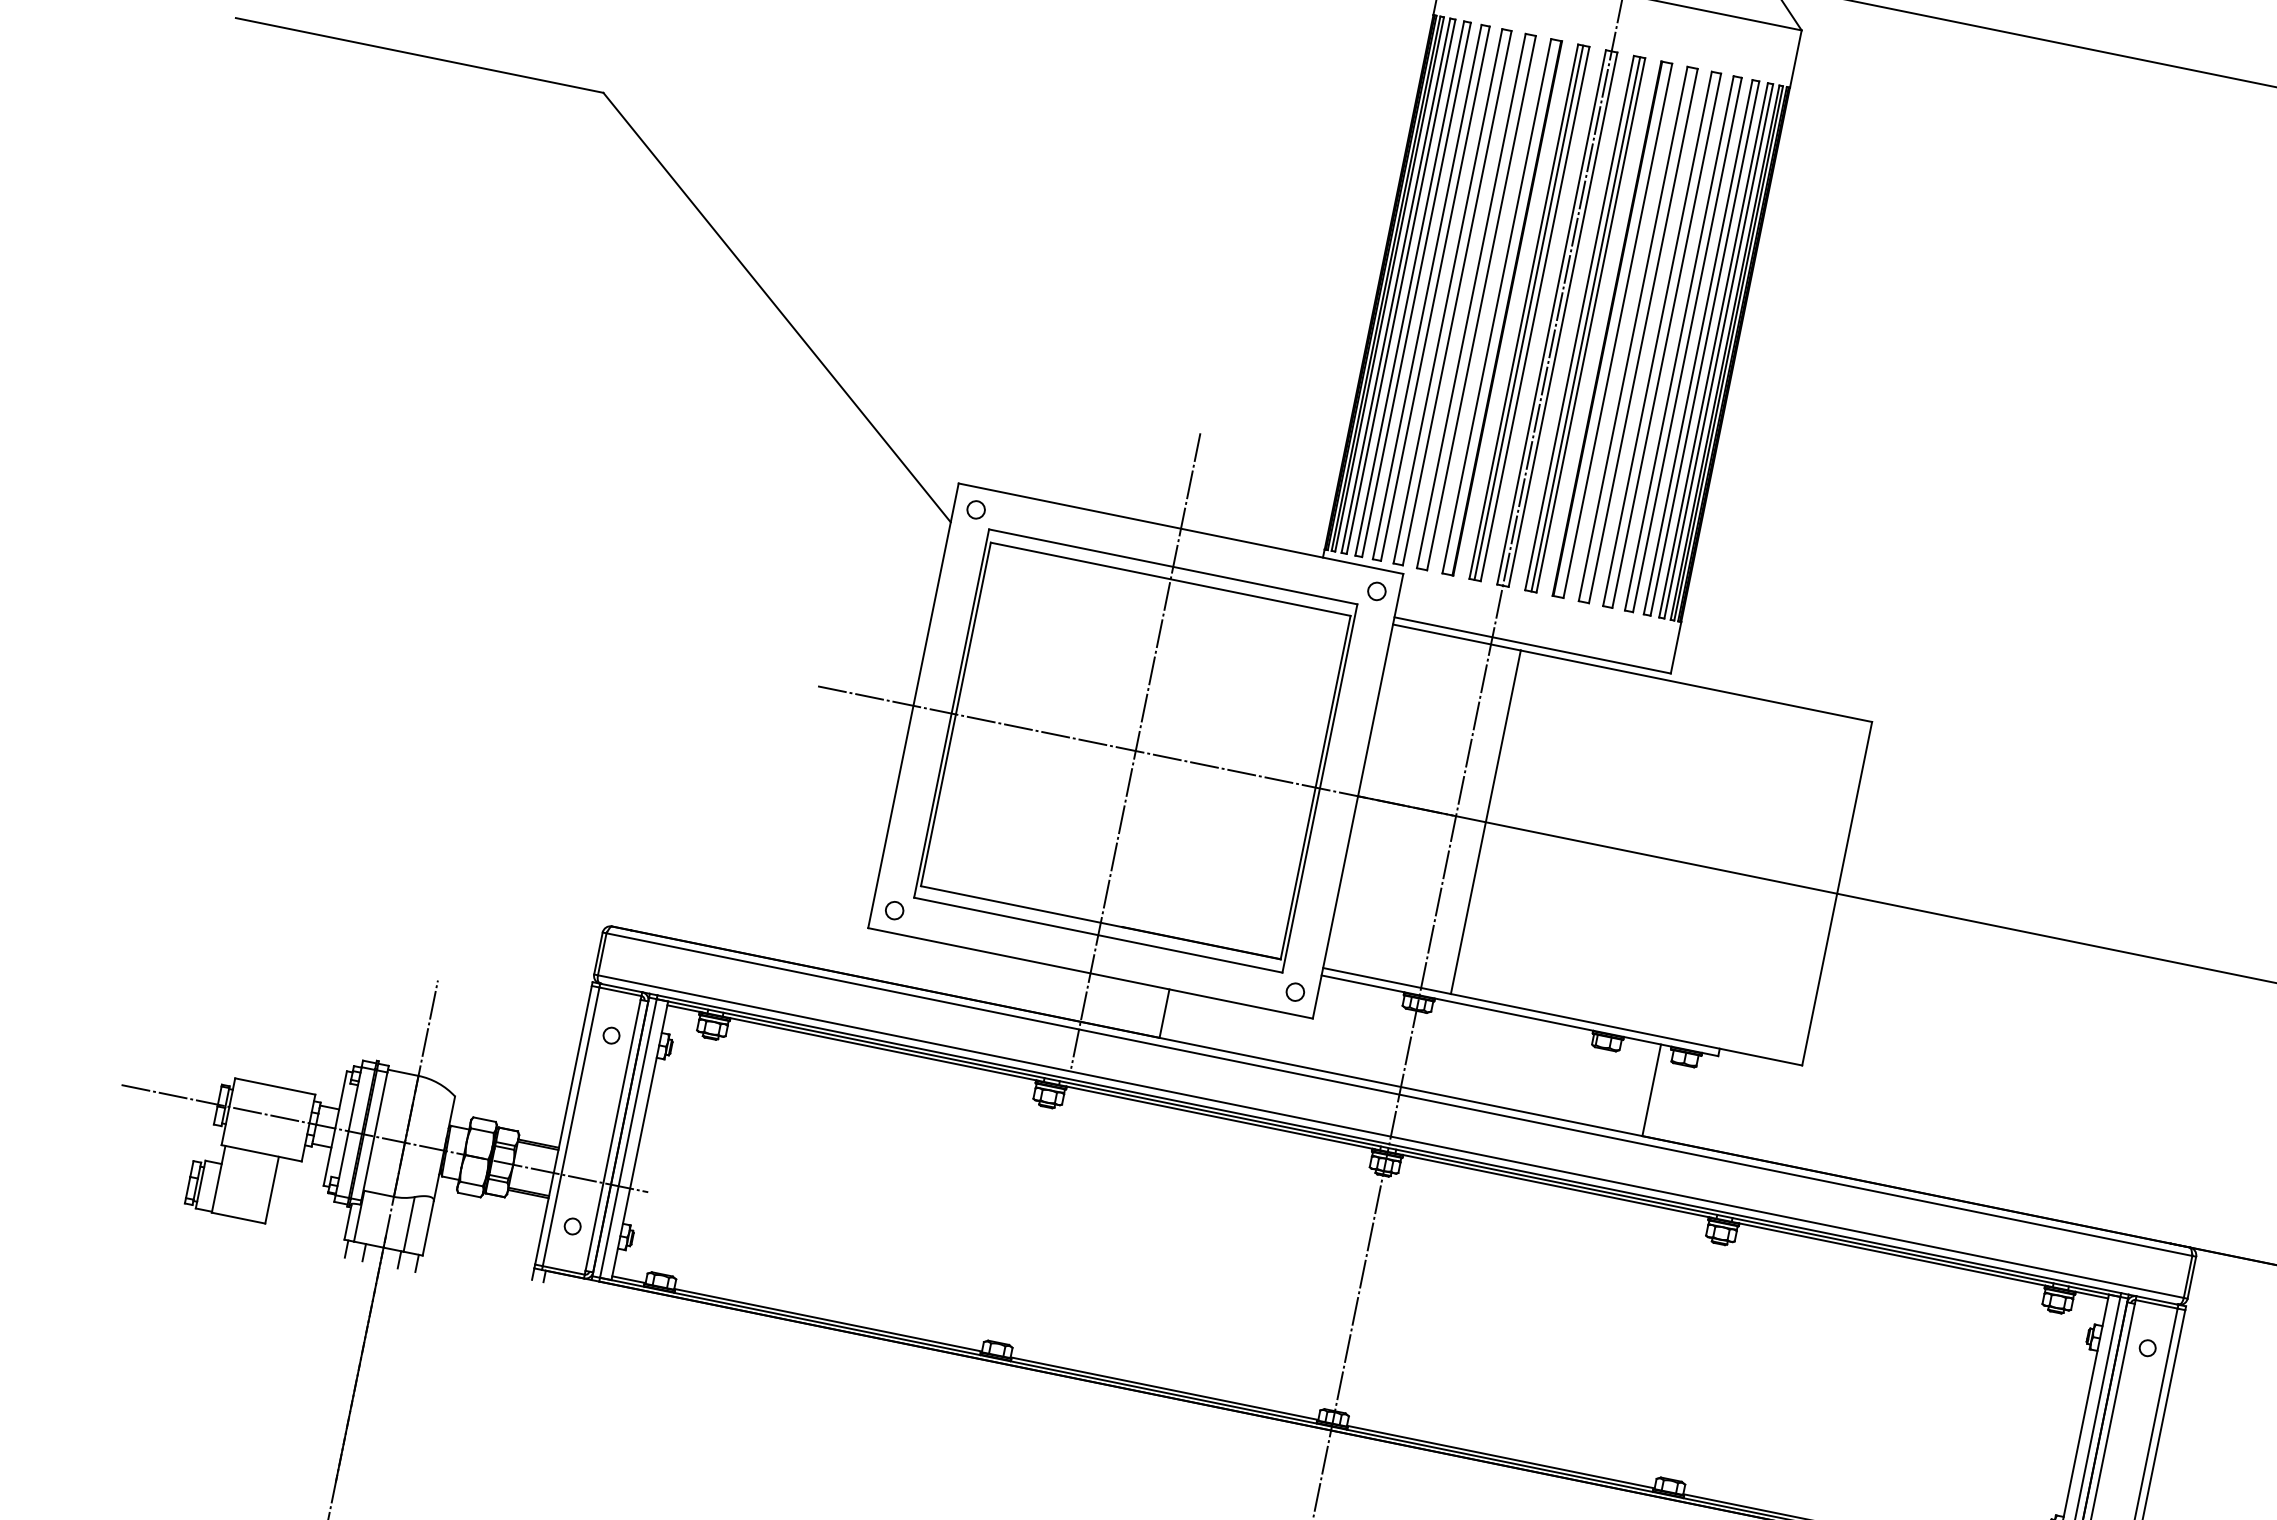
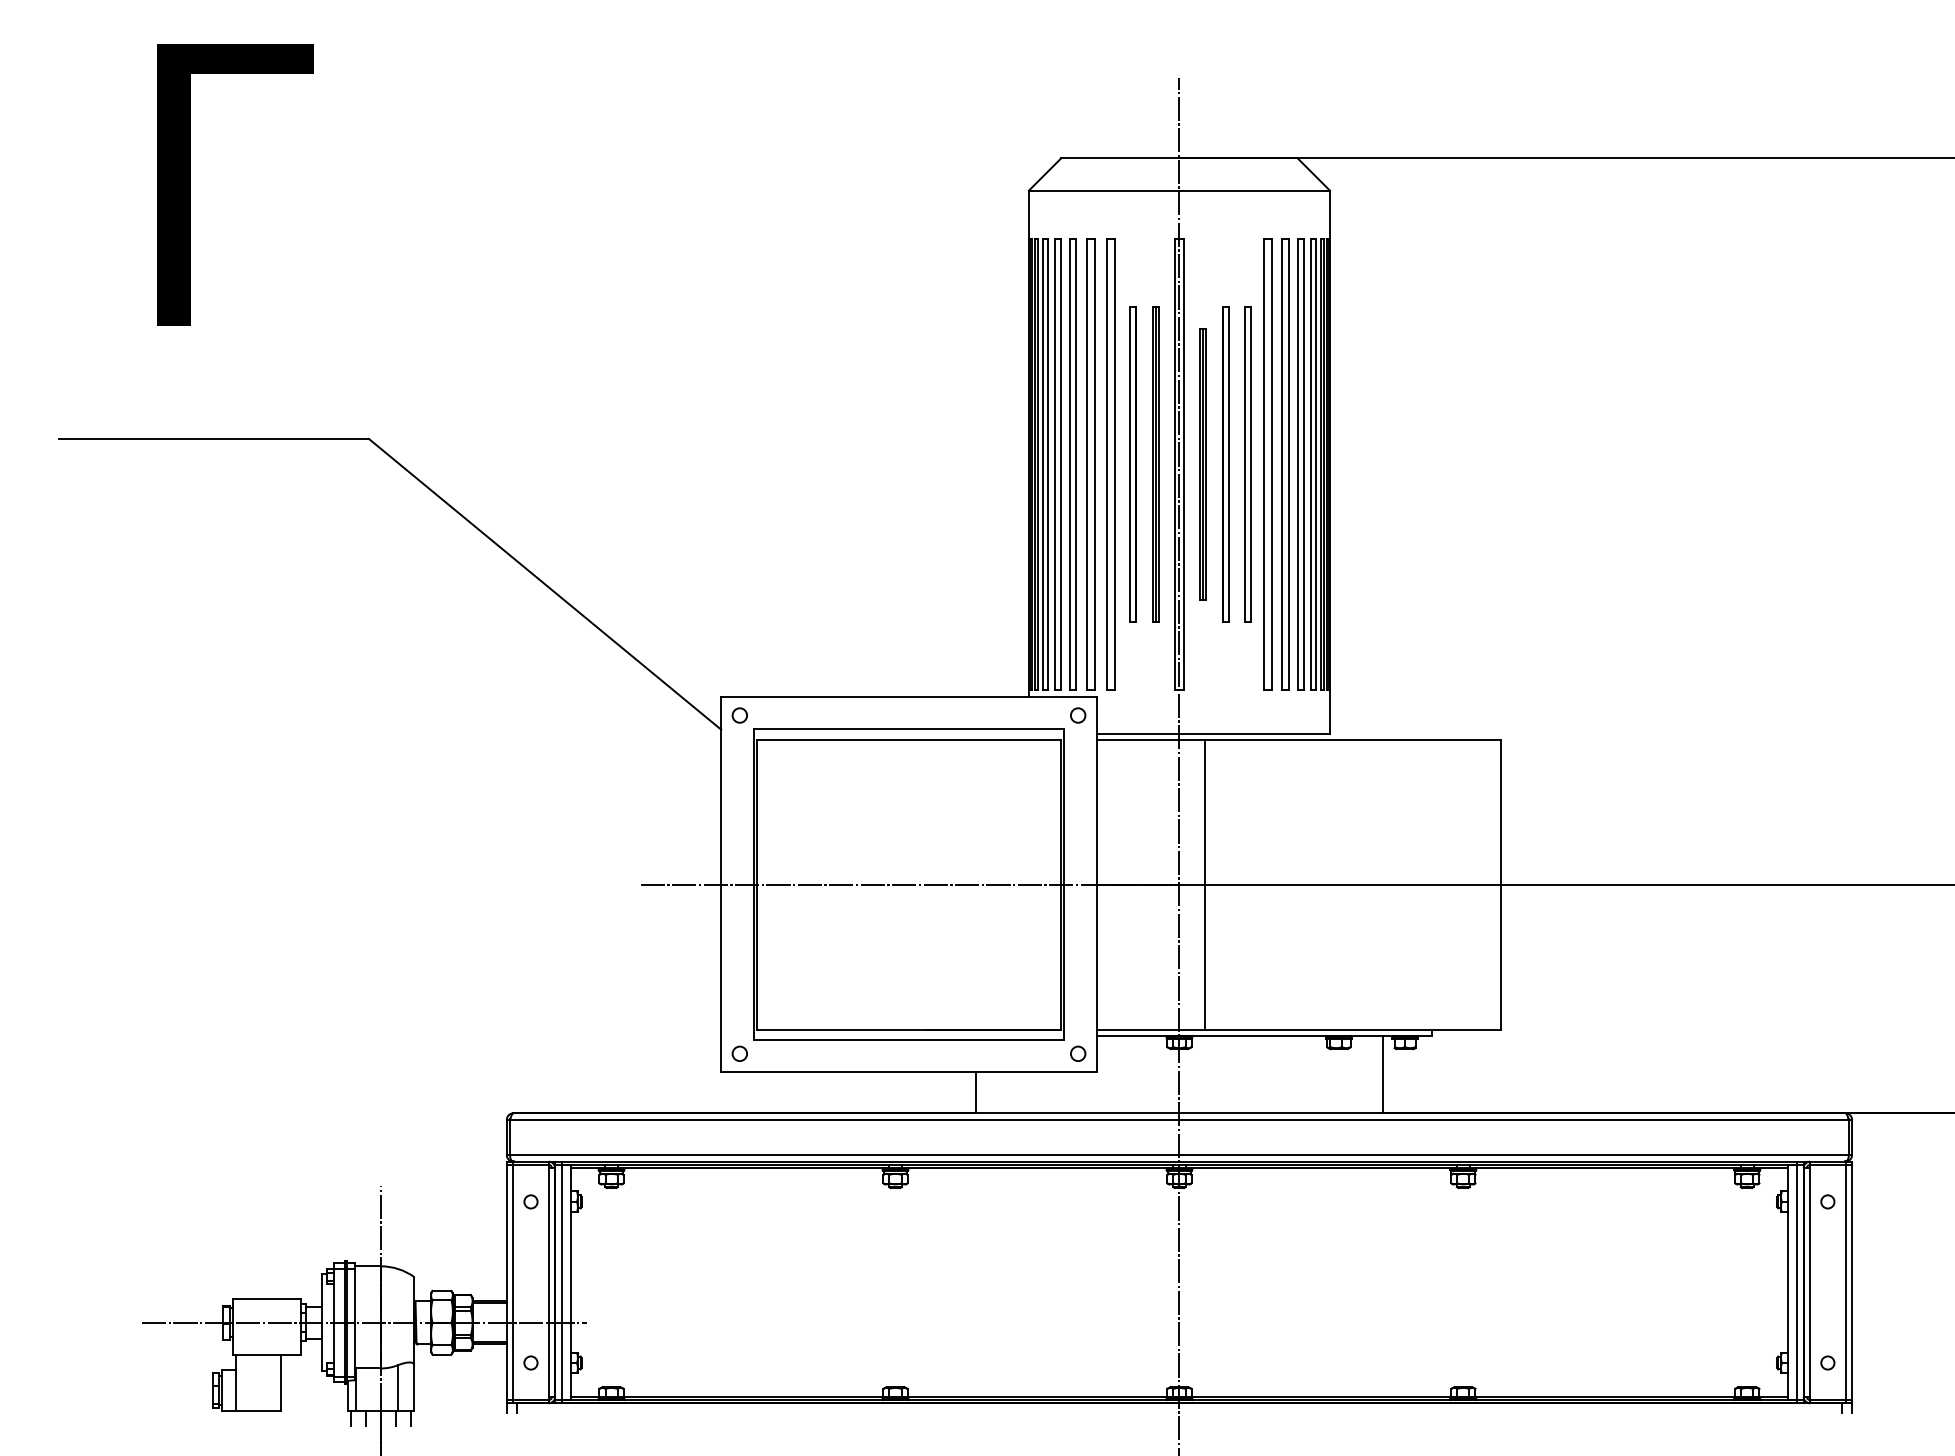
part: (1501, 307) -> (1132, 464), size x0.7
part: (1529, 312) -> (1155, 464), size x0.7
part: (1584, 324) -> (1202, 464), size x0.6
part: (1611, 329) -> (1225, 464), size x0.7
part: (1637, 334) -> (1247, 464), size x0.7
line: (1136, 750) -> (909, 884), removed

